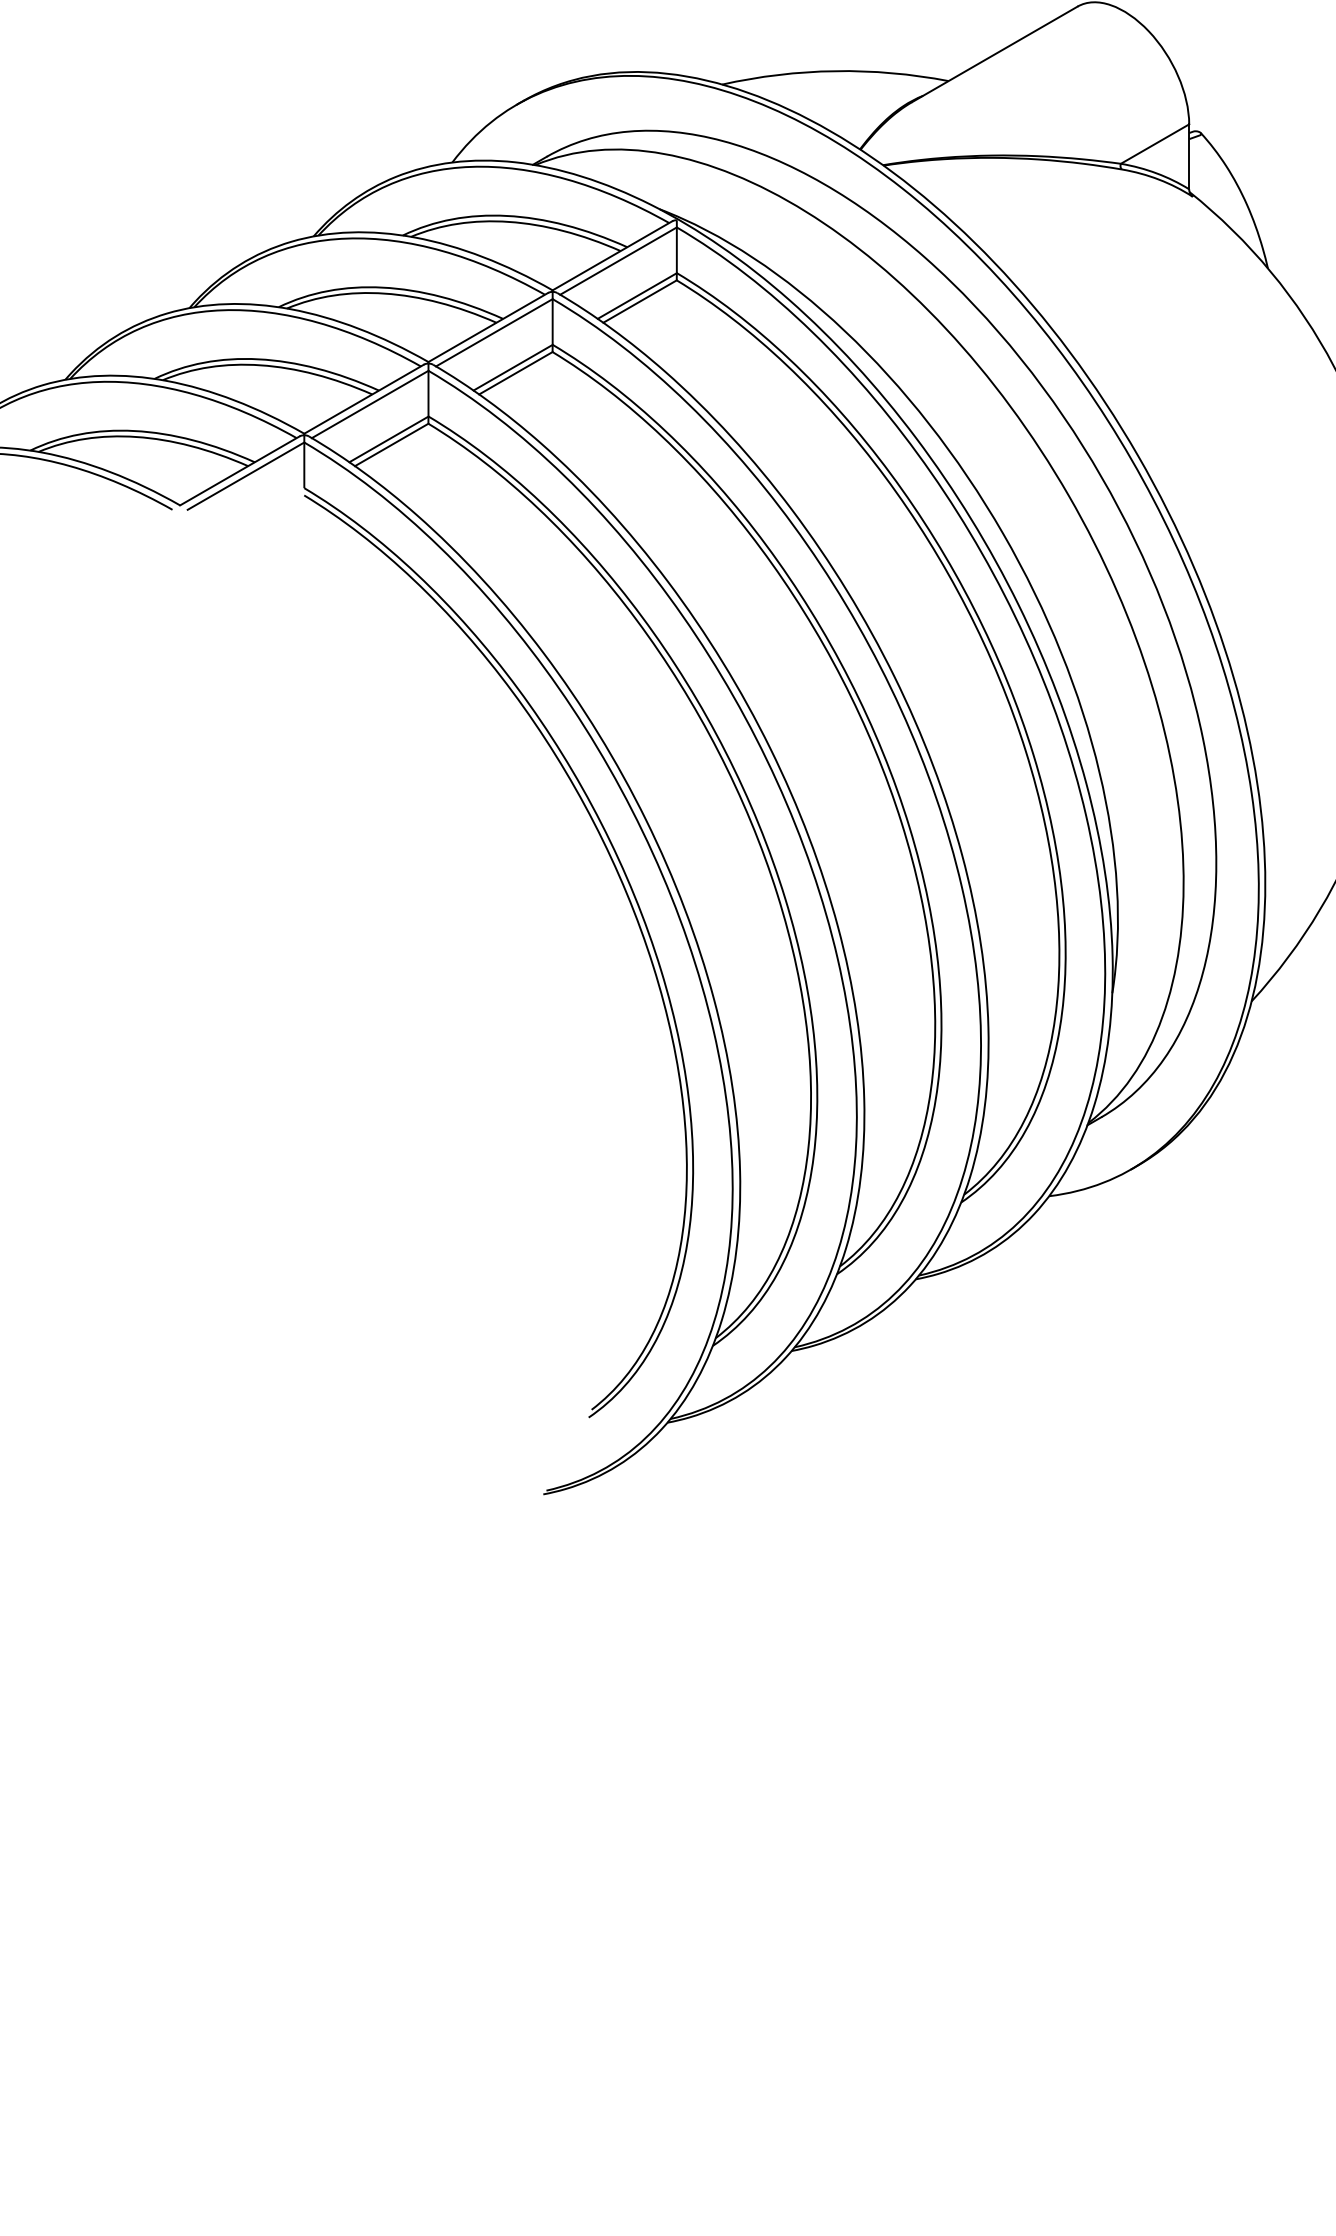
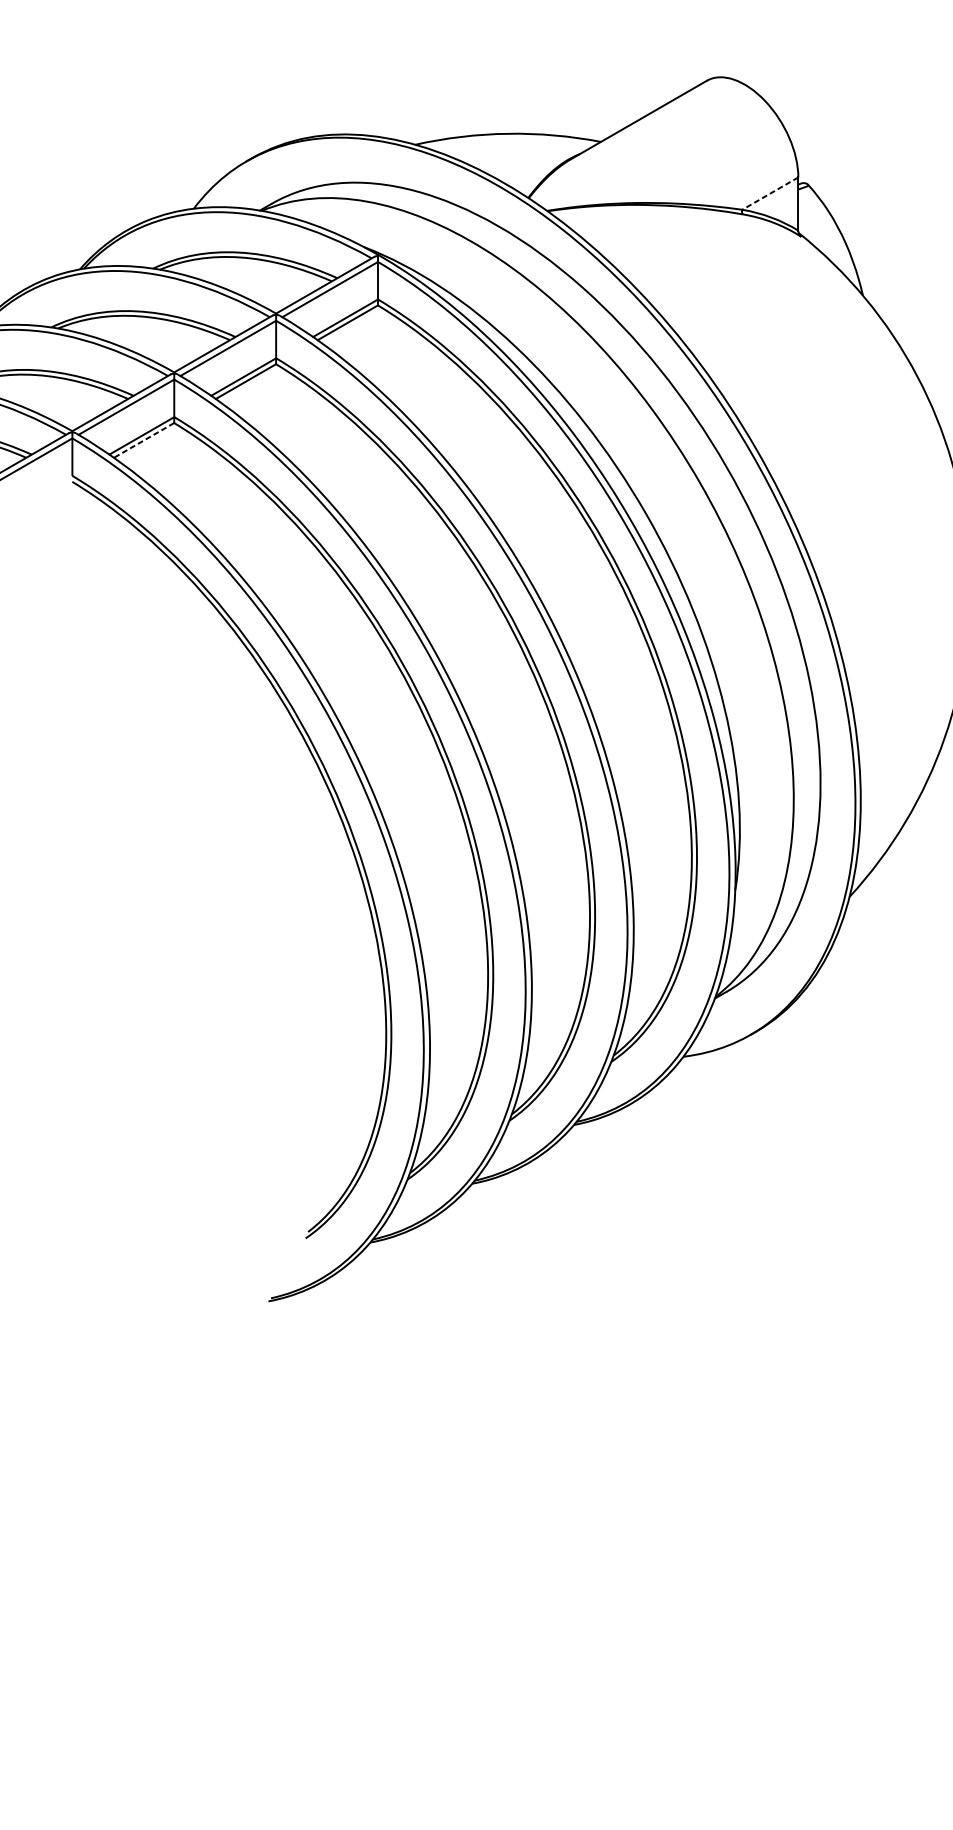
line: (1154, 144) -> (769, 193), solid -> dashed
line: (391, 445) -> (143, 440), solid -> dashed

